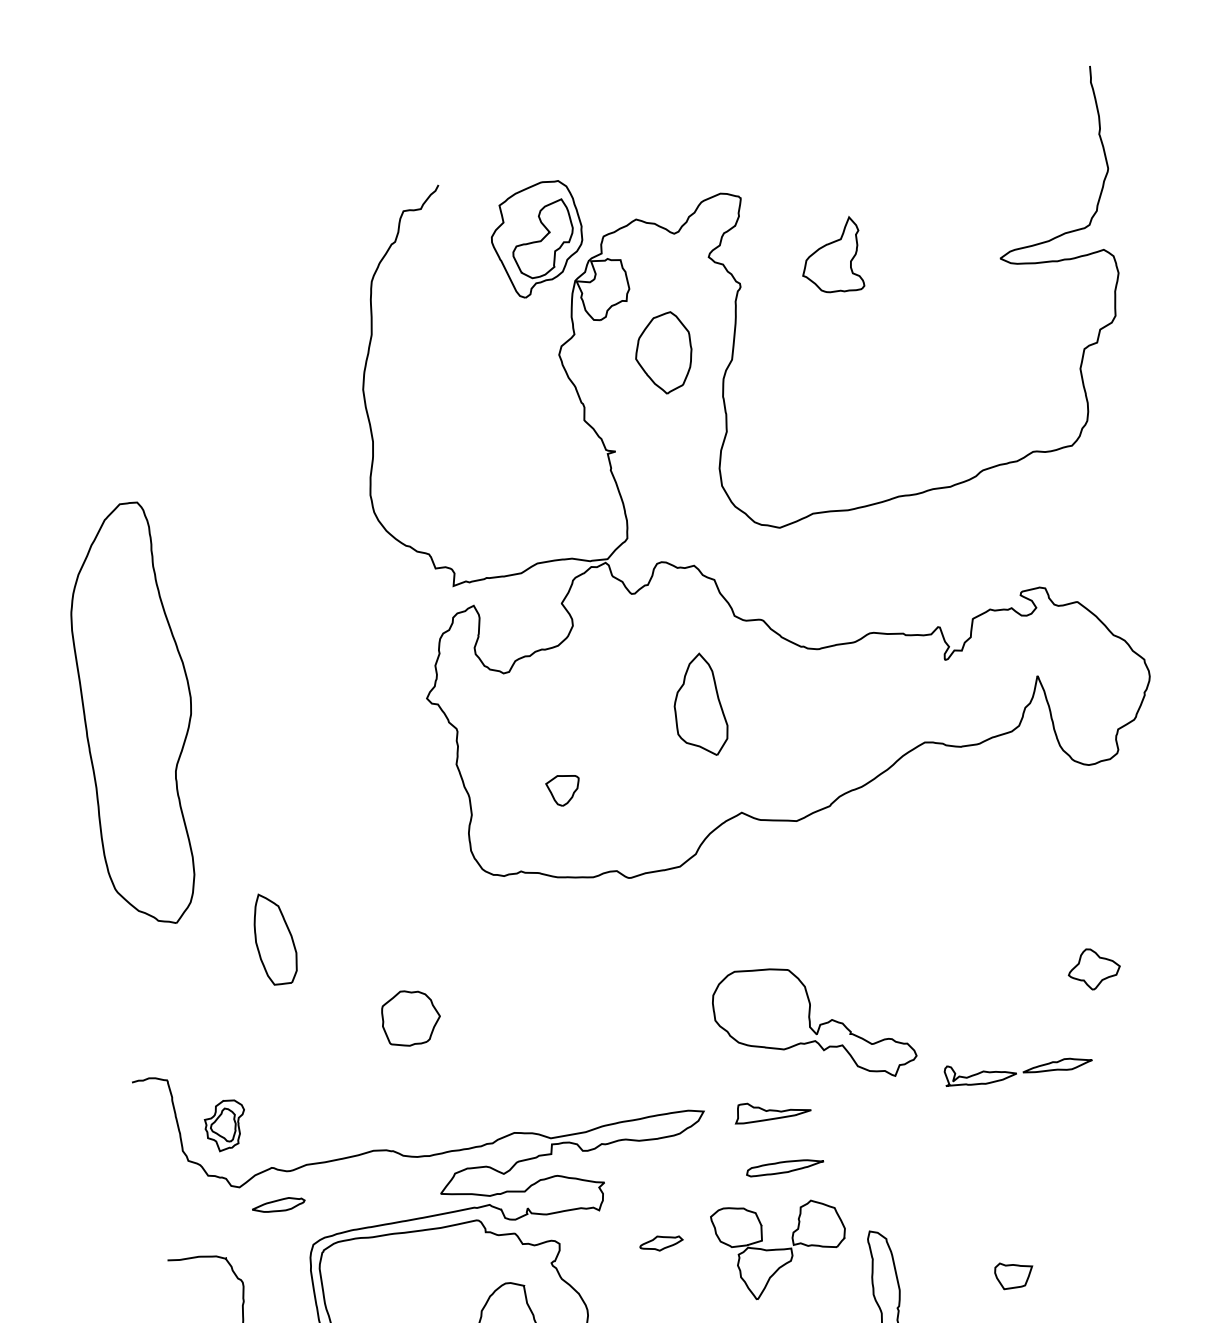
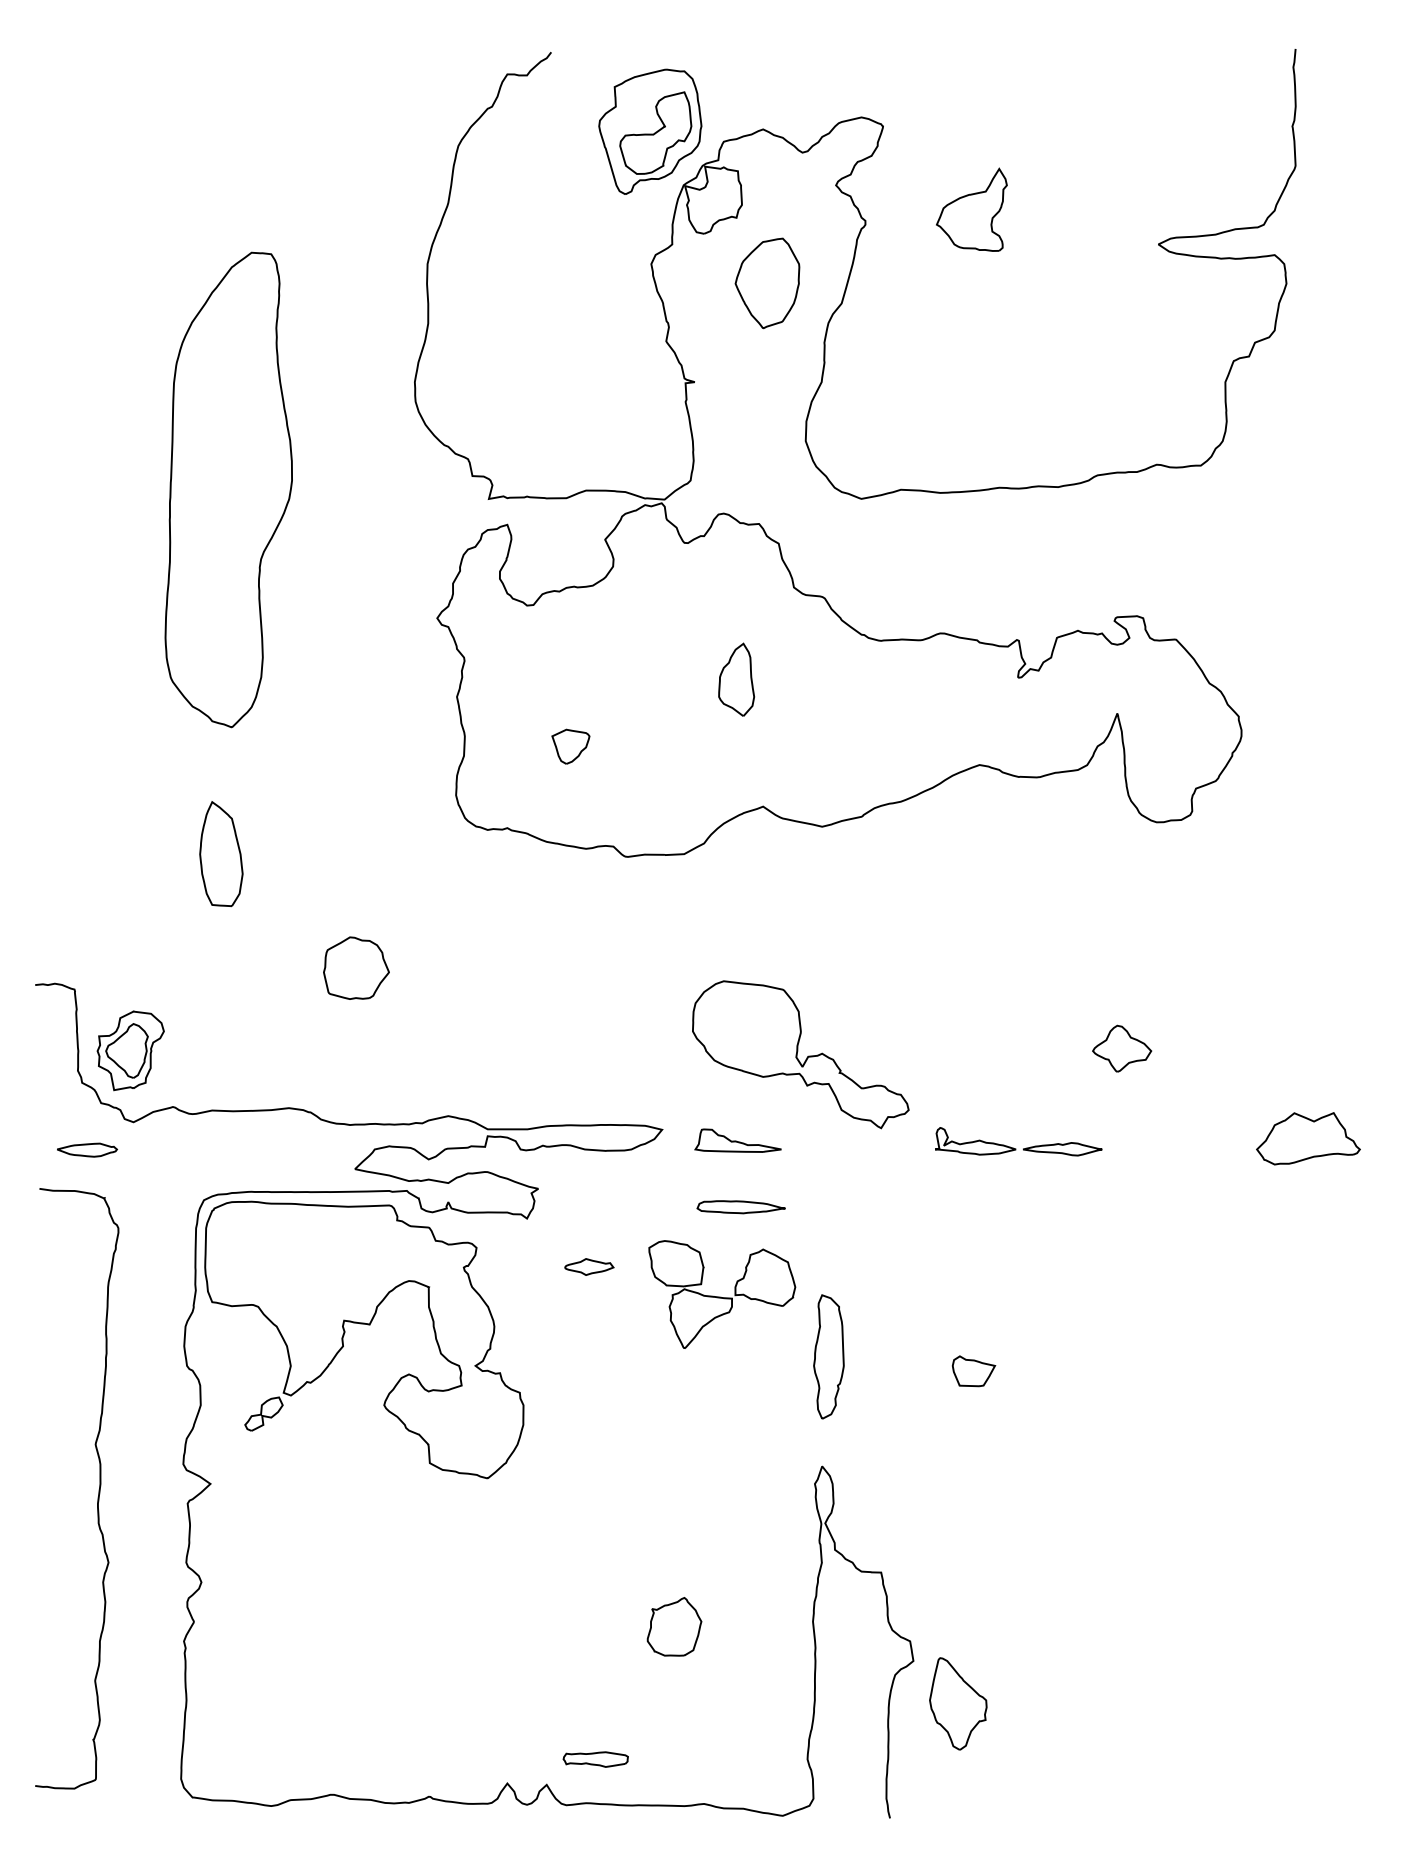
part: (698, 705) -> (736, 679), size x0.62
part: (136, 715) -> (228, 489), moved
part: (225, 1125) -> (130, 1050), size x1.43
part: (278, 1205) -> (87, 1149), moved

